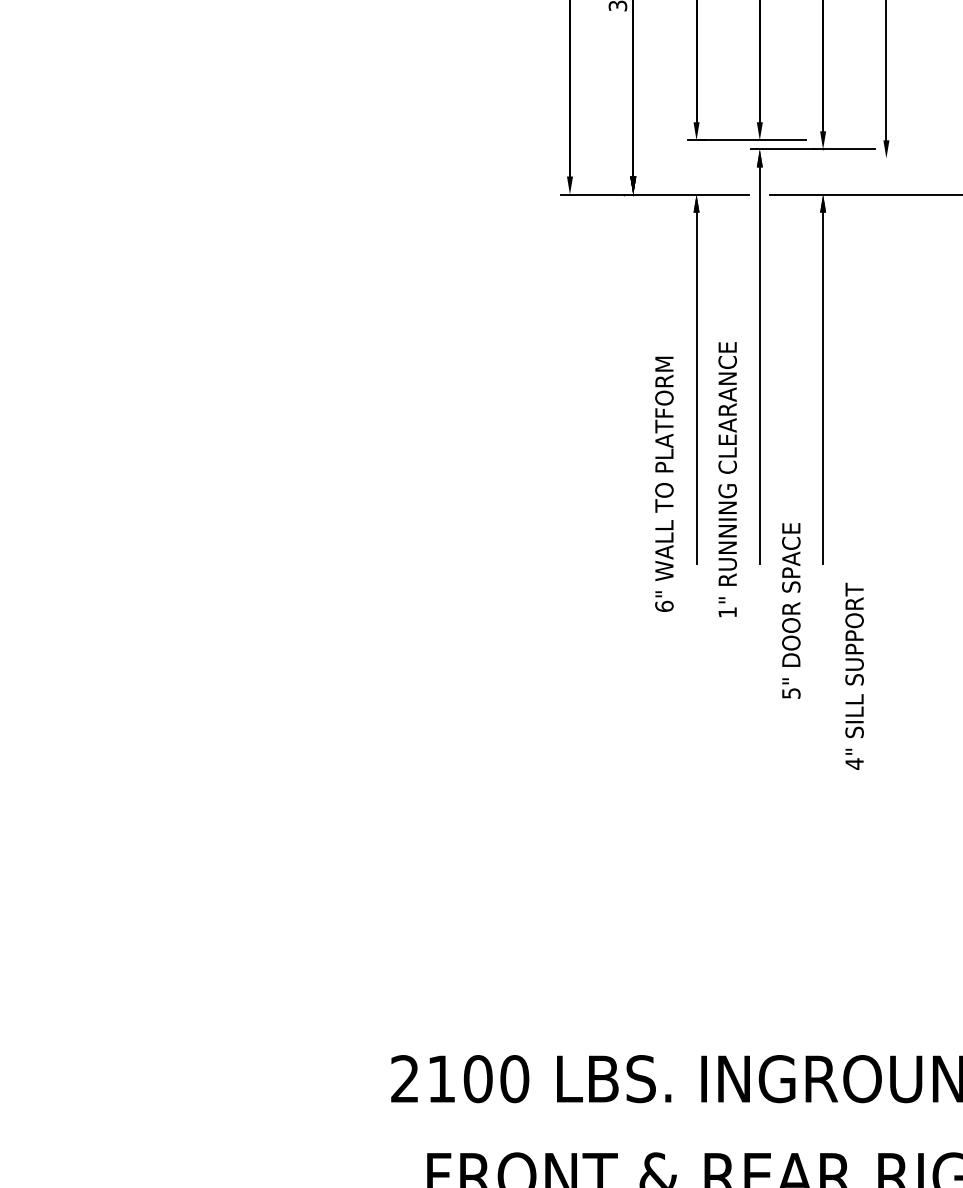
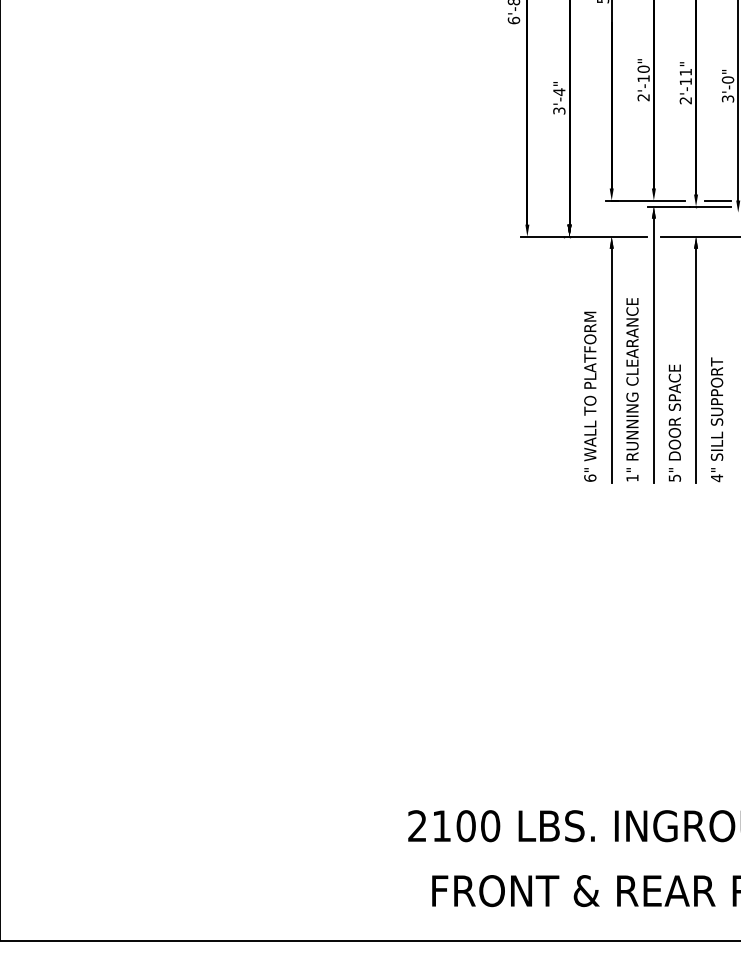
line: (856, 140) -> (718, 200), added
text: (727, 479) -> (632, 389), moved
text: (664, 483) -> (590, 396), moved
text: (790, 609) -> (674, 422), moved
text: (853, 675) -> (716, 419), moved

